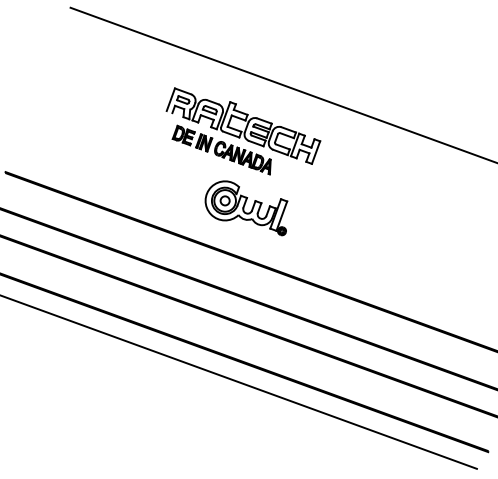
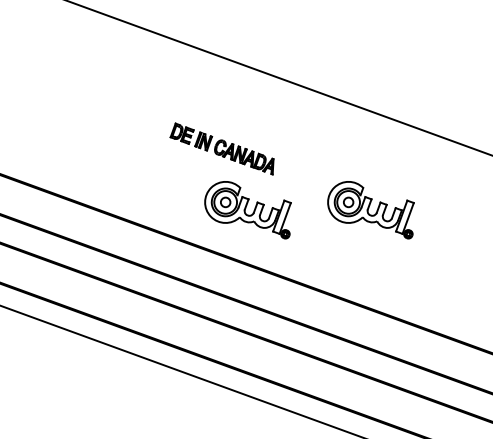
part: (243, 125) -> (244, 123), removed
part: (363, 208) -> (371, 210), added

